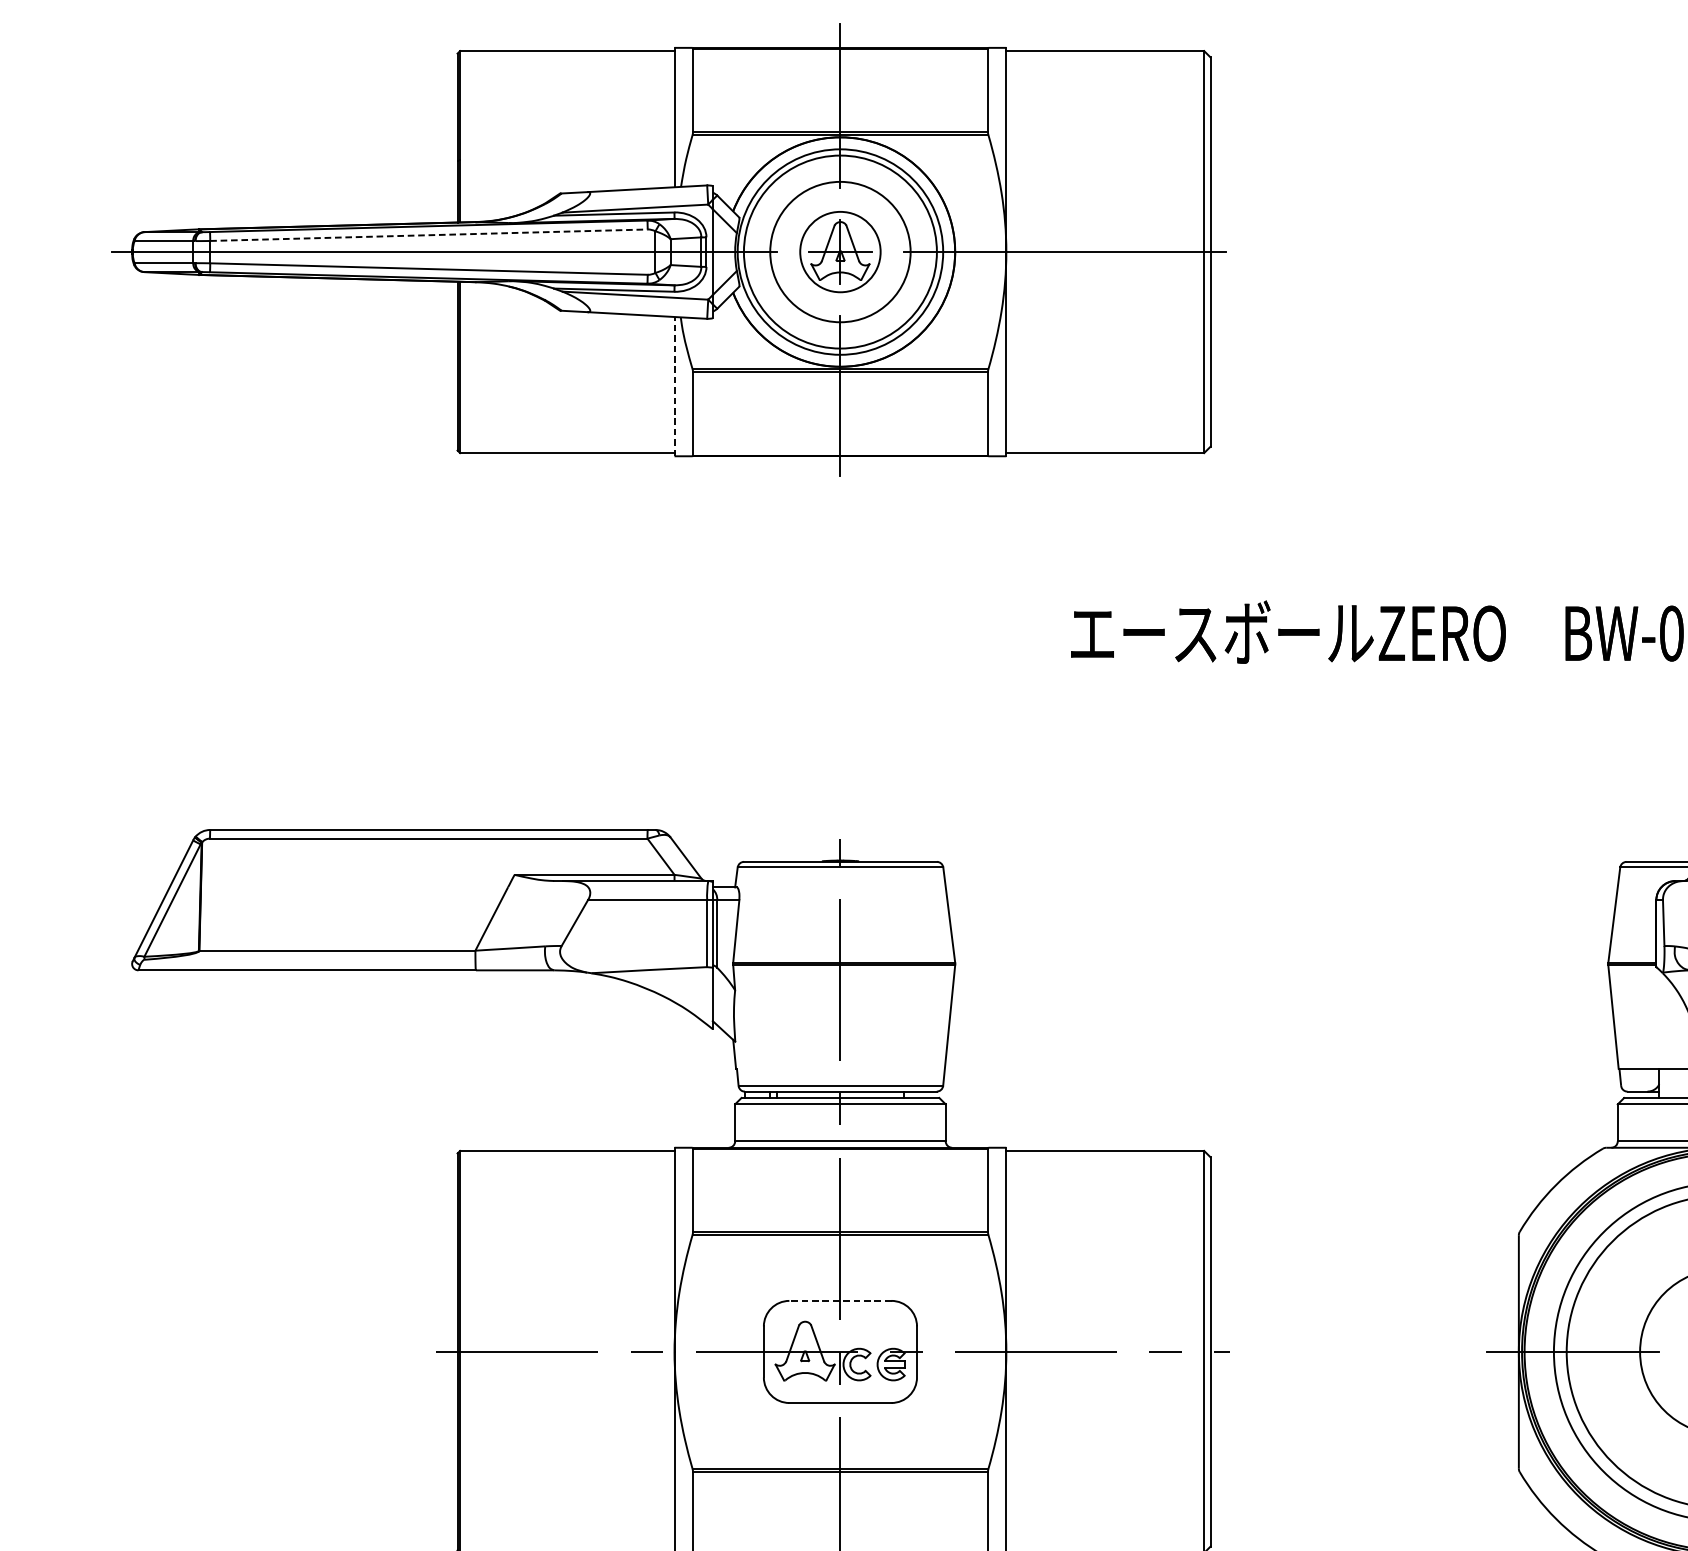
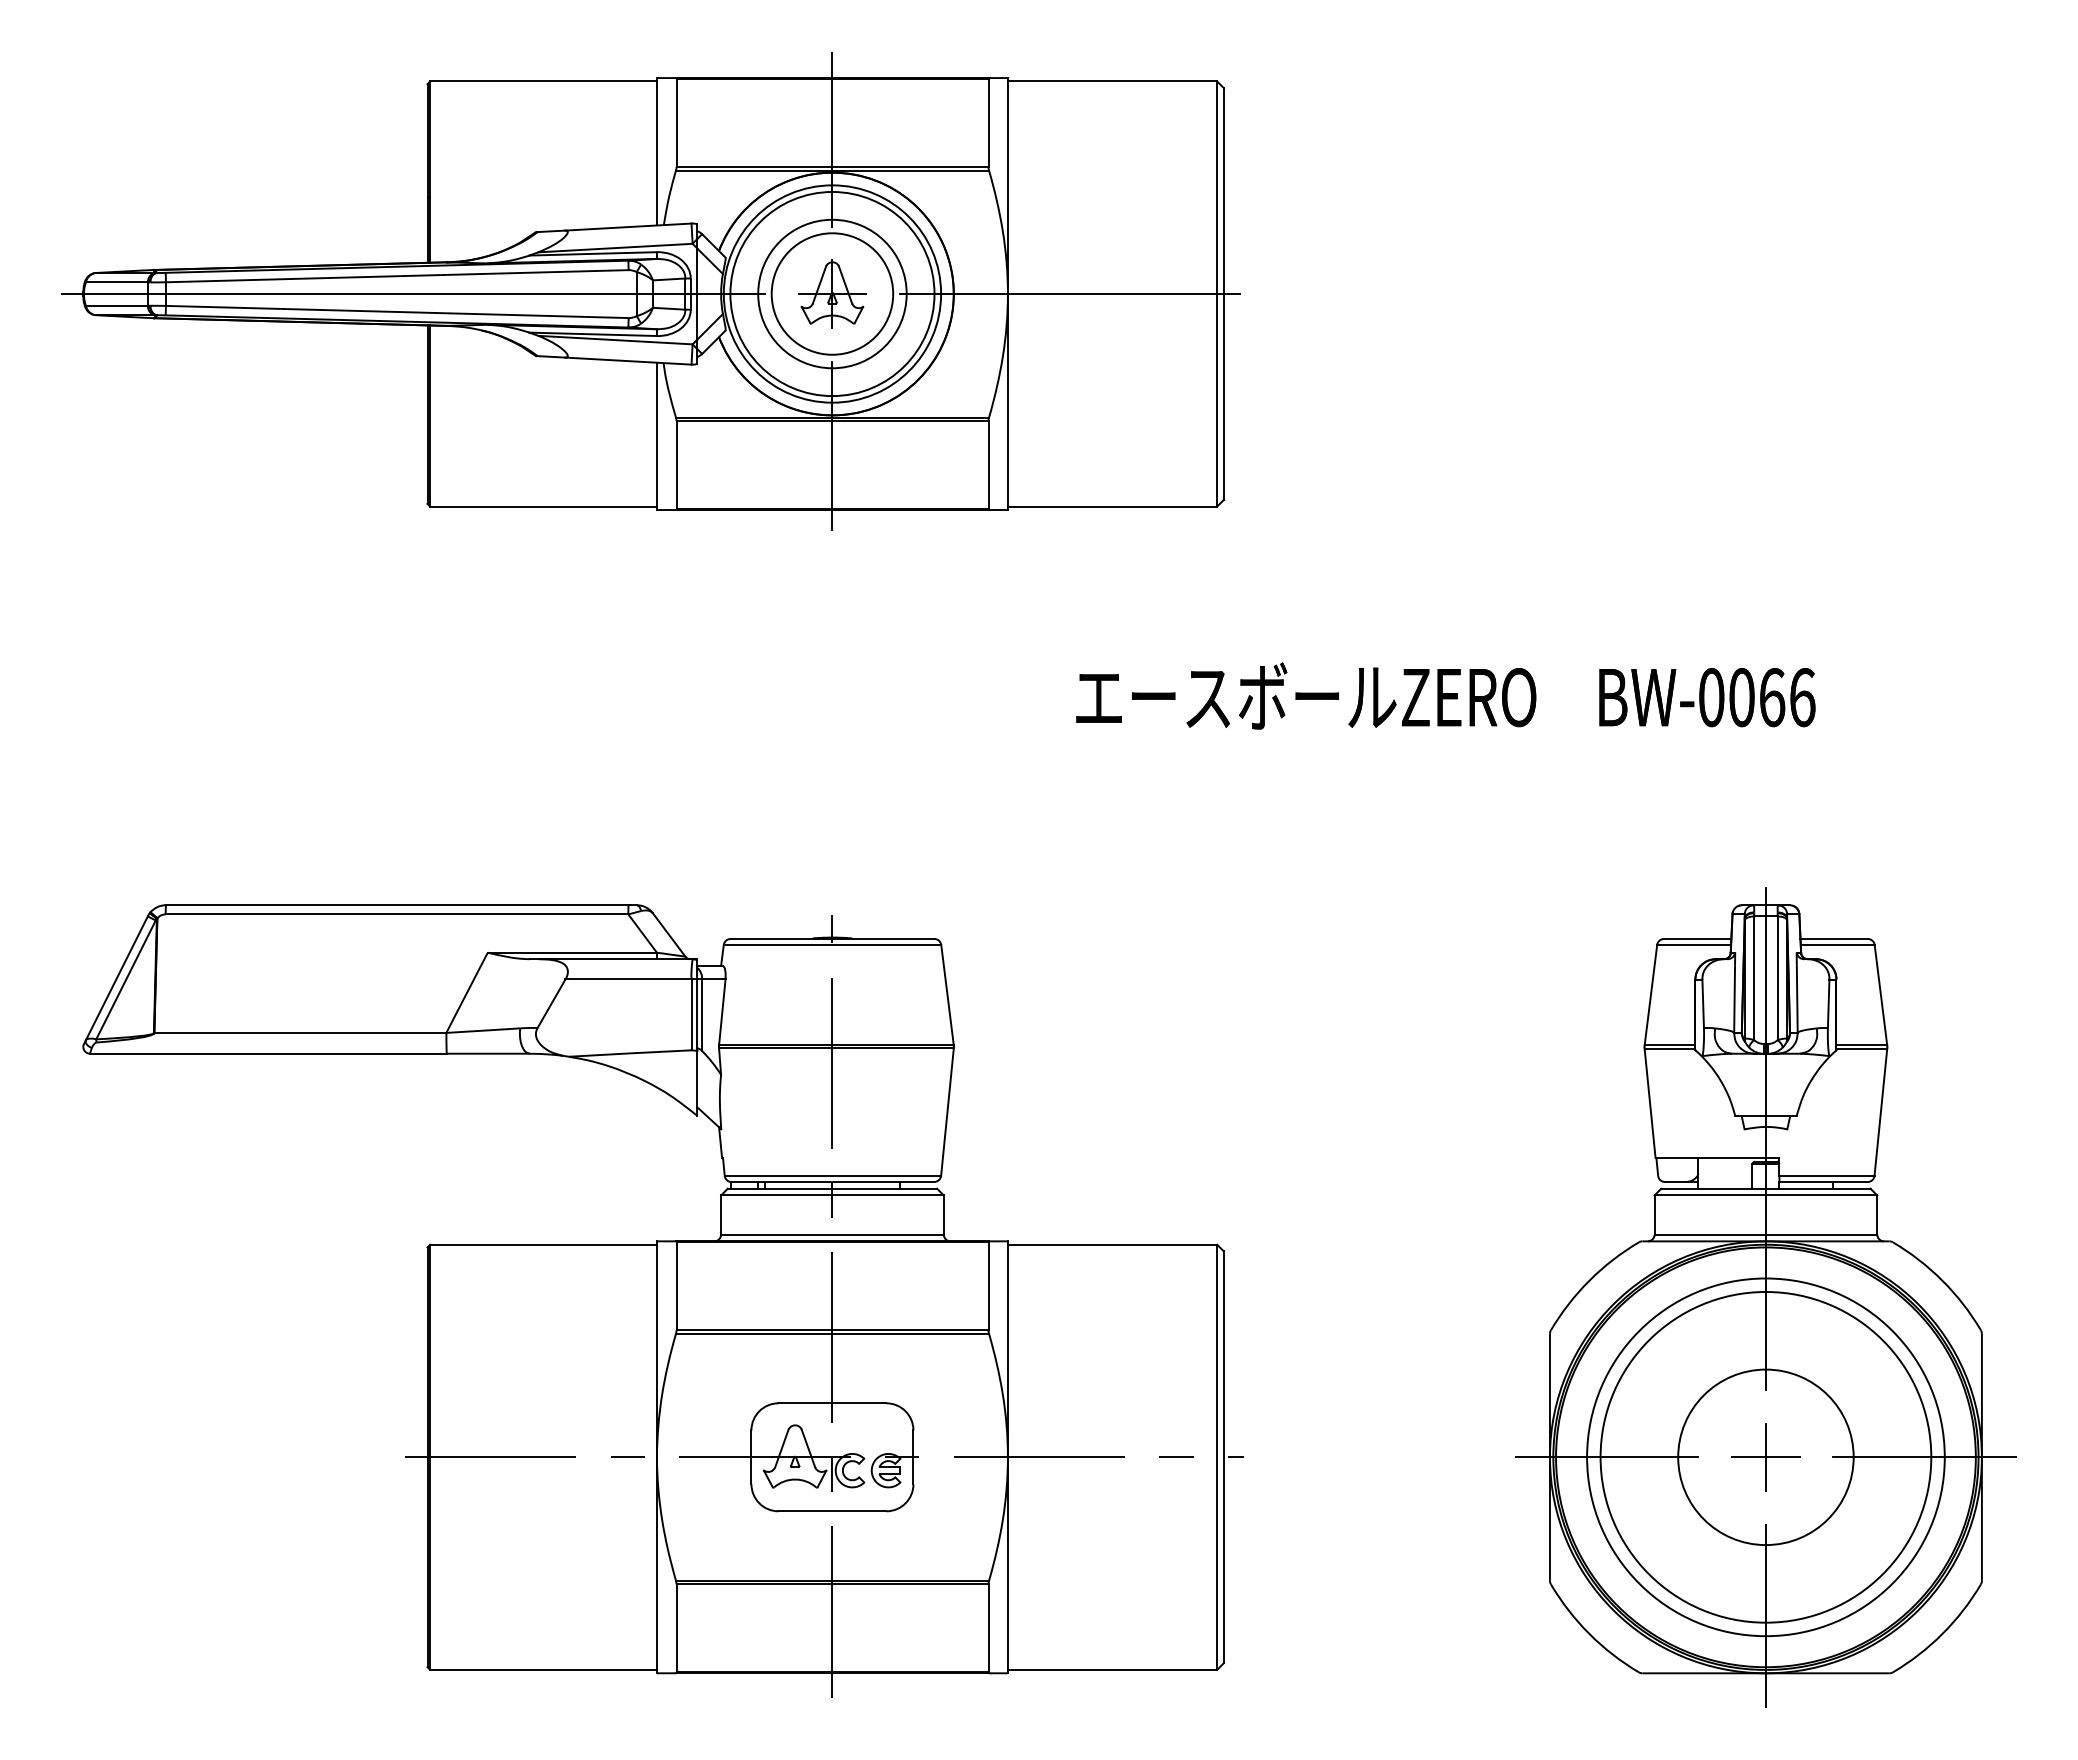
line: (429, 235) -> (397, 276), dashed -> solid
circle: (840, 251) -> (832, 293), size x1.43
line: (674, 386) -> (656, 436), dashed -> solid
line: (840, 1301) -> (832, 1403), dashed -> solid

